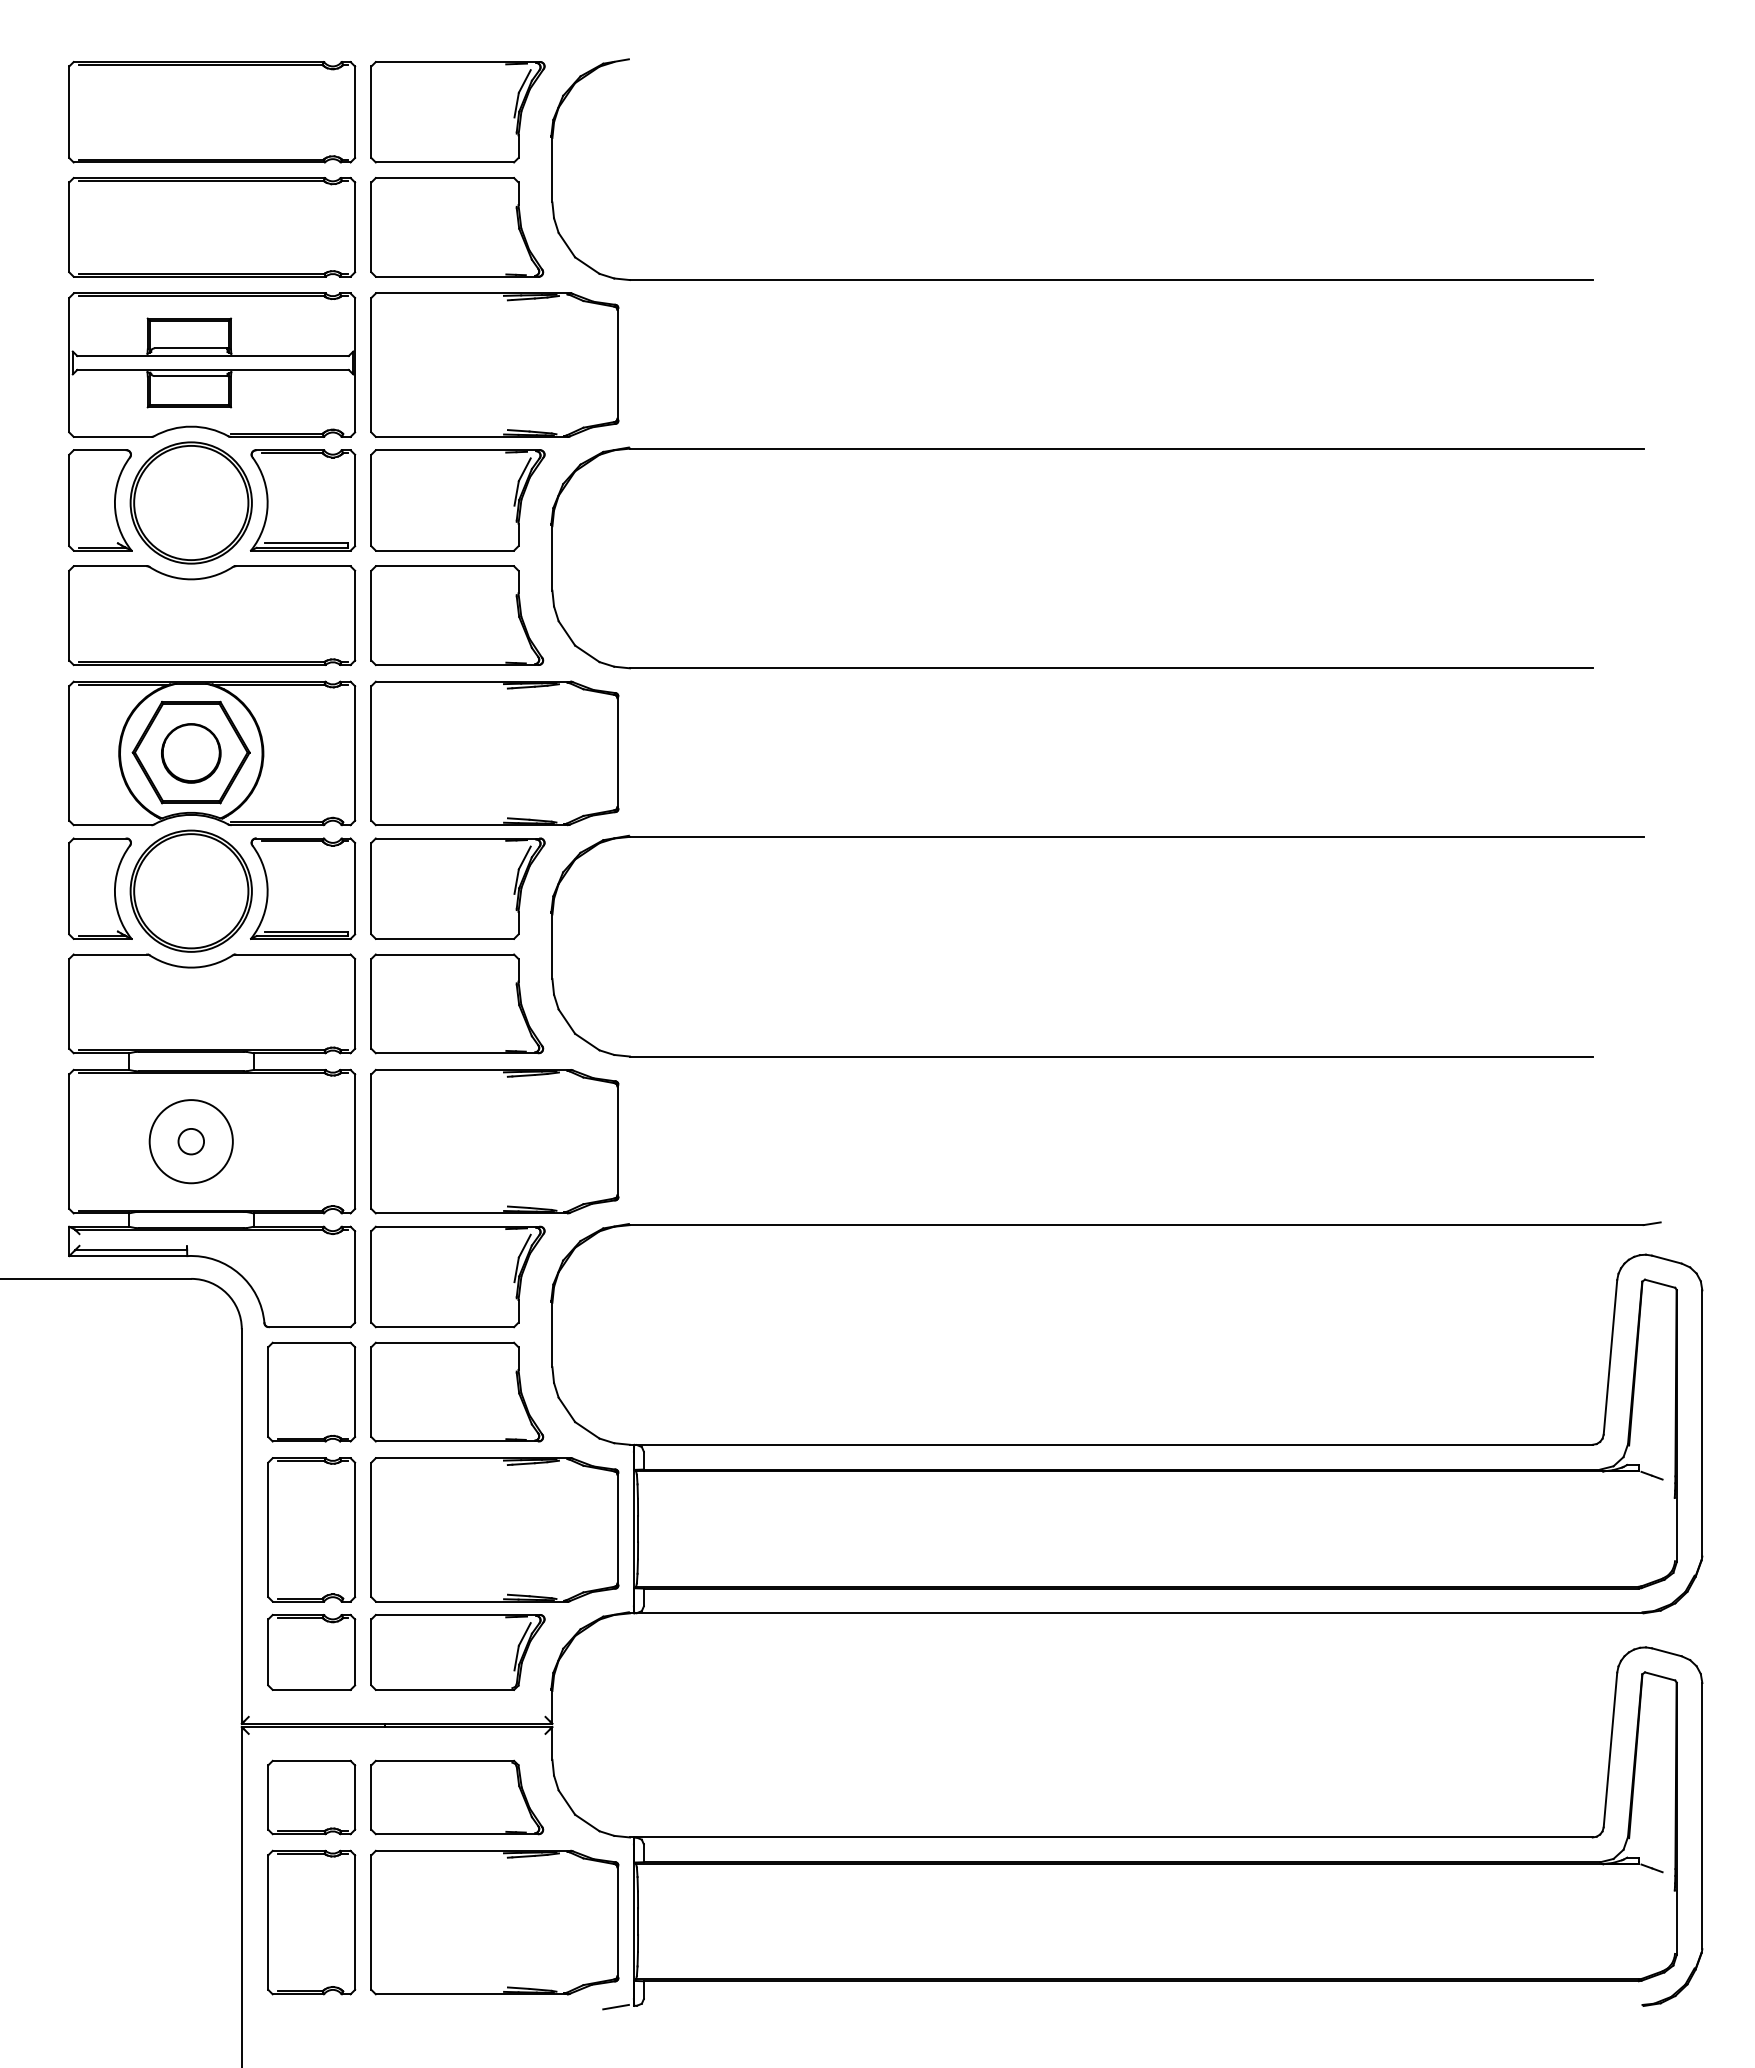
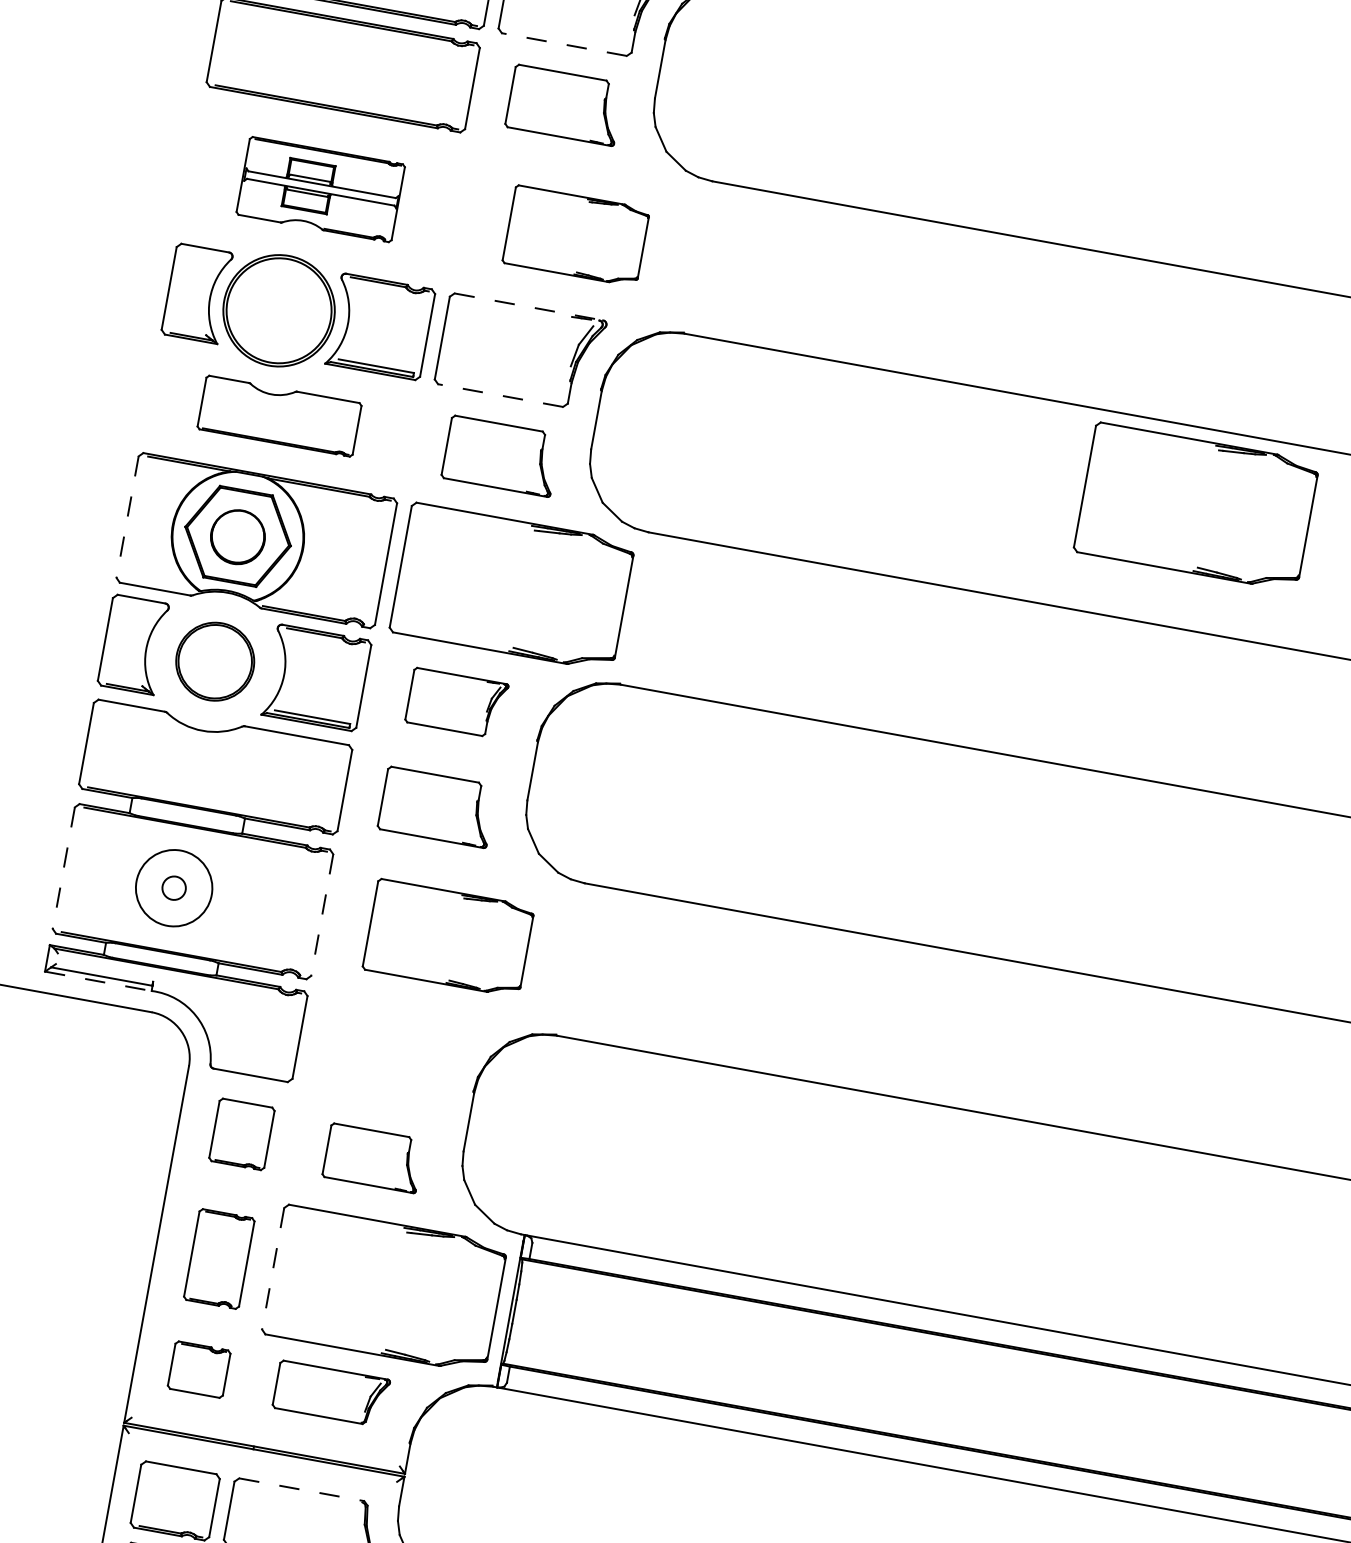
line: (444, 162) -> (563, 44), solid -> dashed
part: (457, 227) -> (565, 105), size x0.7
part: (212, 364) -> (321, 189), size x0.6
part: (494, 364) -> (575, 235), size x0.6
line: (458, 450) -> (529, 307), solid -> dashed
part: (1211, 534) -> (1196, 506), added
line: (444, 550) -> (500, 395), solid -> dashed
part: (212, 615) -> (279, 415), size x0.6
part: (457, 615) -> (501, 456), size x0.7
line: (69, 753) -> (127, 517), solid -> dashed
part: (457, 888) -> (456, 703), size x0.6
part: (190, 890) -> (214, 661), size x0.7
part: (457, 1003) -> (437, 807), size x0.7
part: (494, 1141) -> (448, 937), size x0.7
line: (69, 1142) -> (63, 868), solid -> dashed
line: (355, 1142) -> (322, 915), solid -> dashed
line: (128, 1256) -> (98, 981), solid -> dashed
part: (457, 1276) -> (392, 1053), removed
part: (311, 1391) -> (241, 1133), size x0.7
part: (457, 1391) -> (373, 1157), size x0.6
part: (311, 1529) -> (219, 1258), size x0.7
line: (371, 1530) -> (273, 1269), solid -> dashed
part: (311, 1651) -> (199, 1368), size x0.7
part: (457, 1652) -> (330, 1393), size x0.7
line: (445, 1760) -> (302, 1489), solid -> dashed

